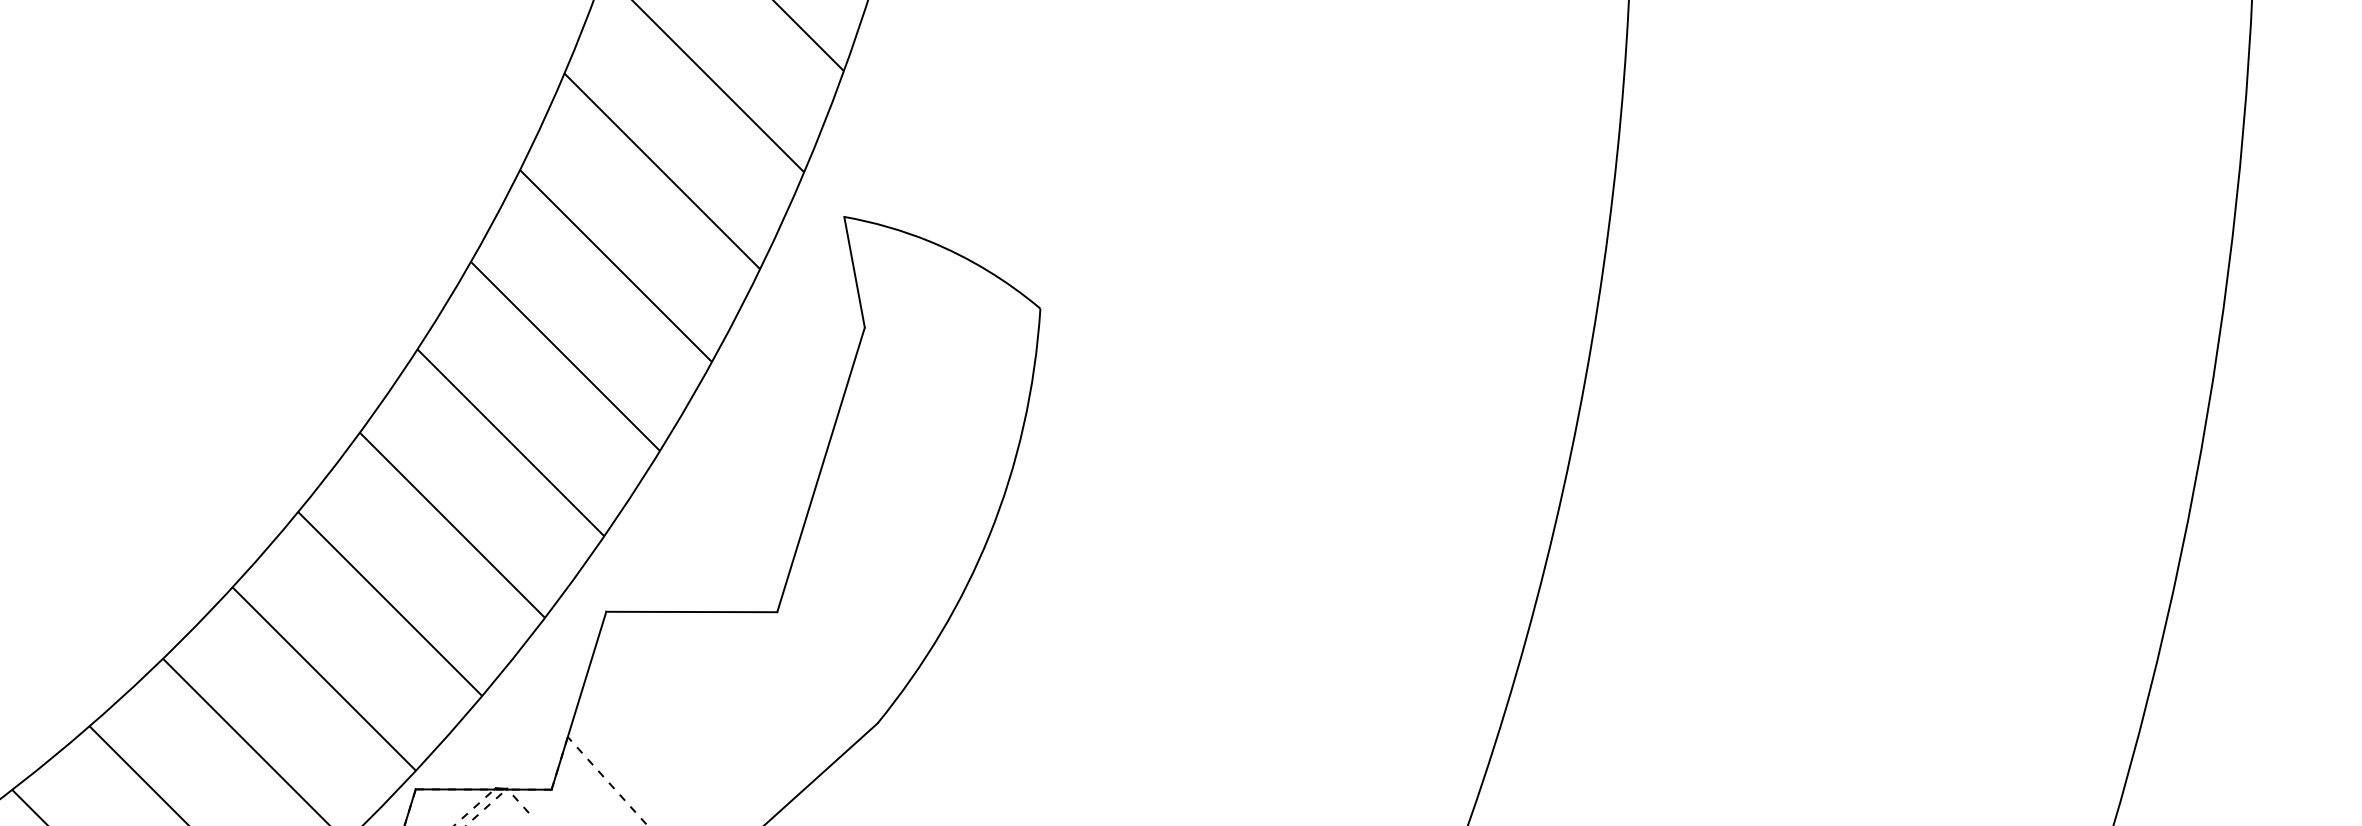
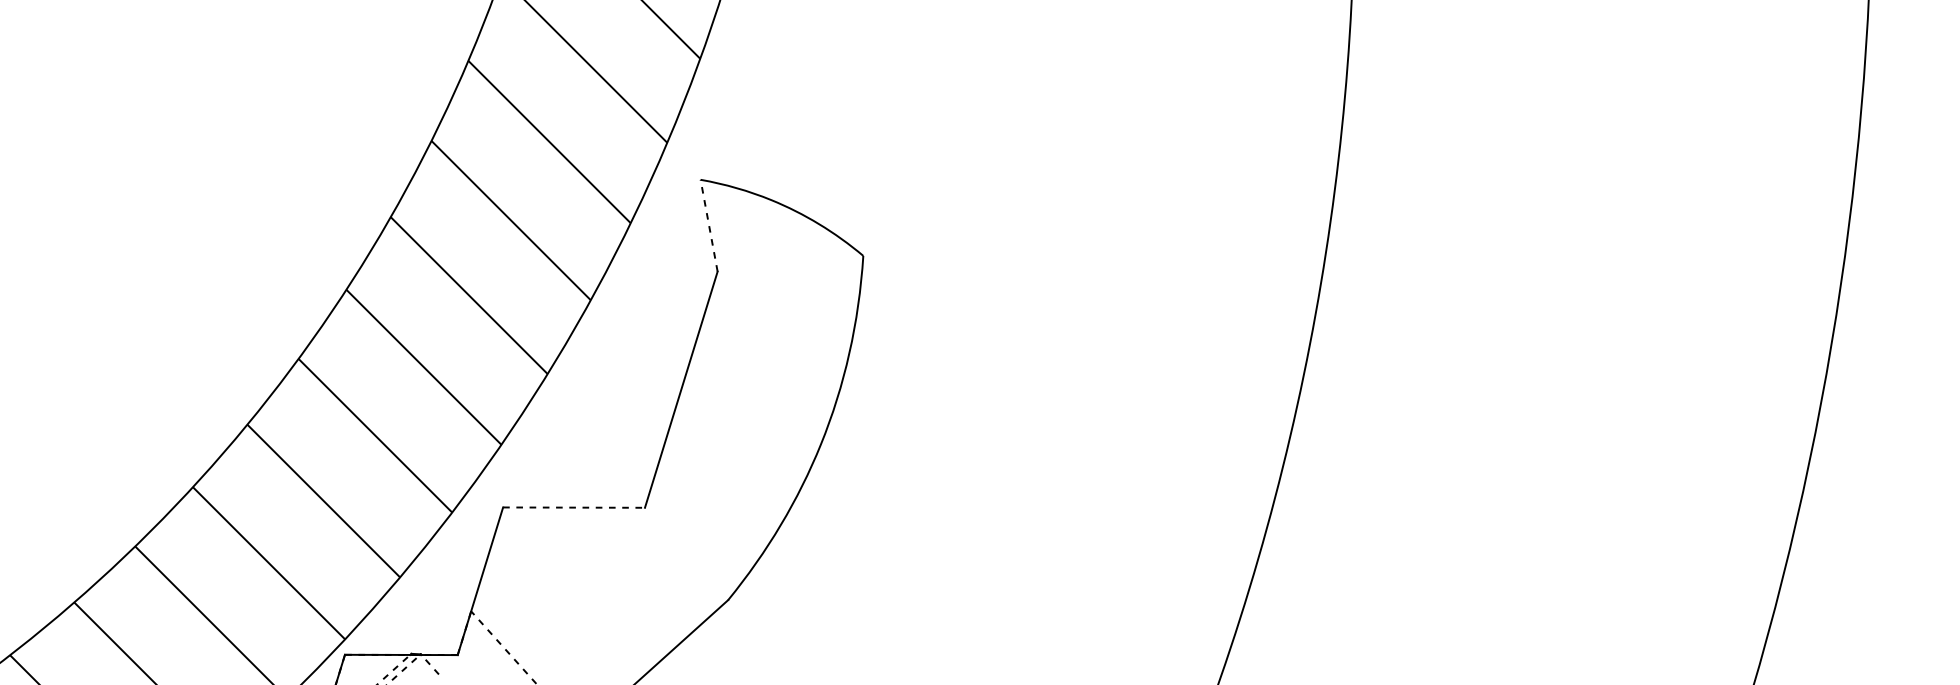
line: (854, 271) -> (709, 225), solid -> dashed
line: (692, 612) -> (574, 508), solid -> dashed

